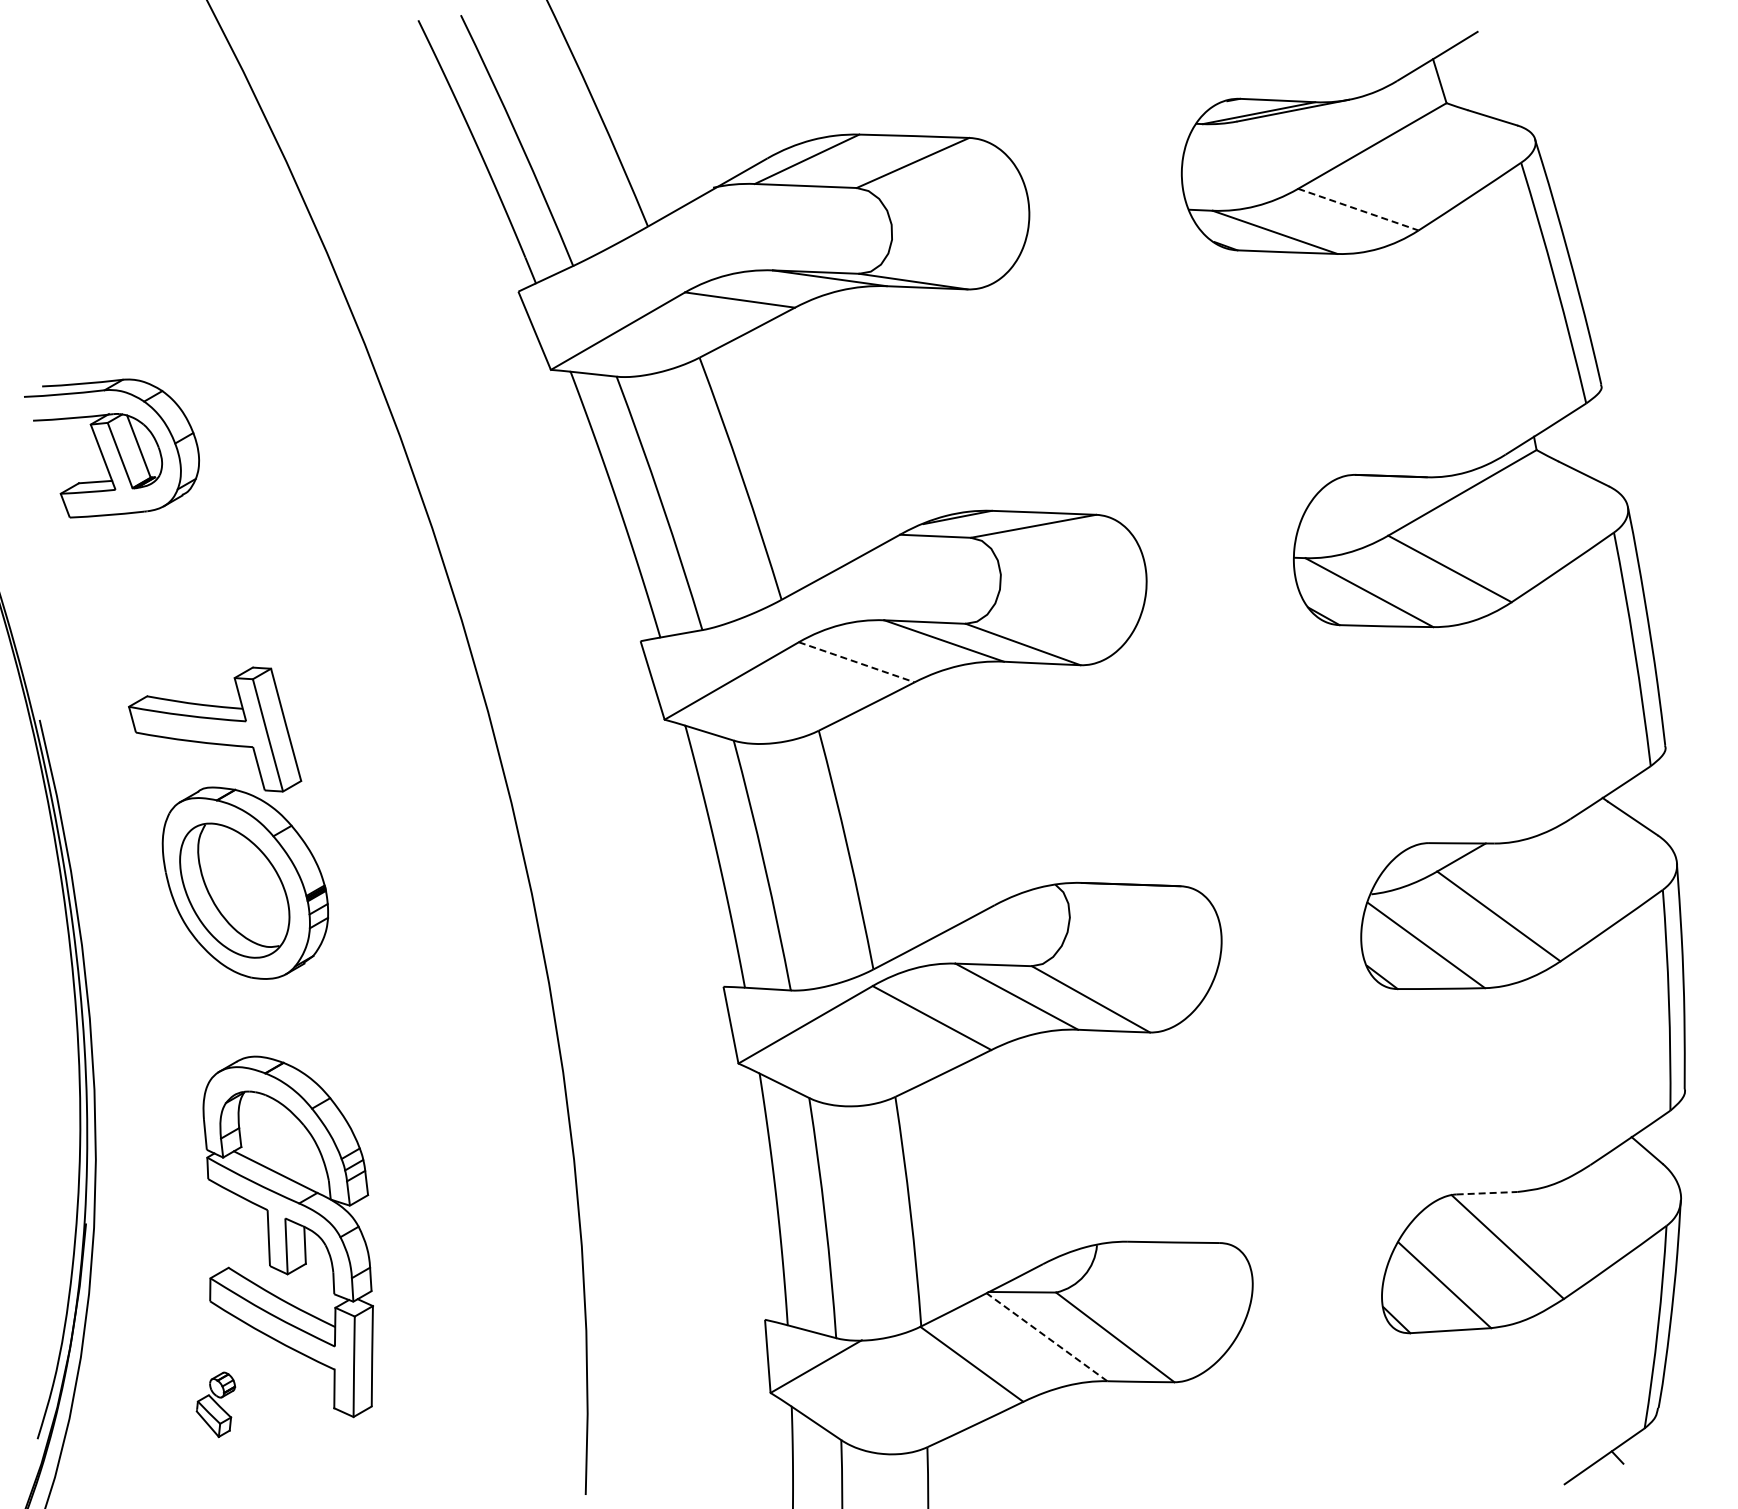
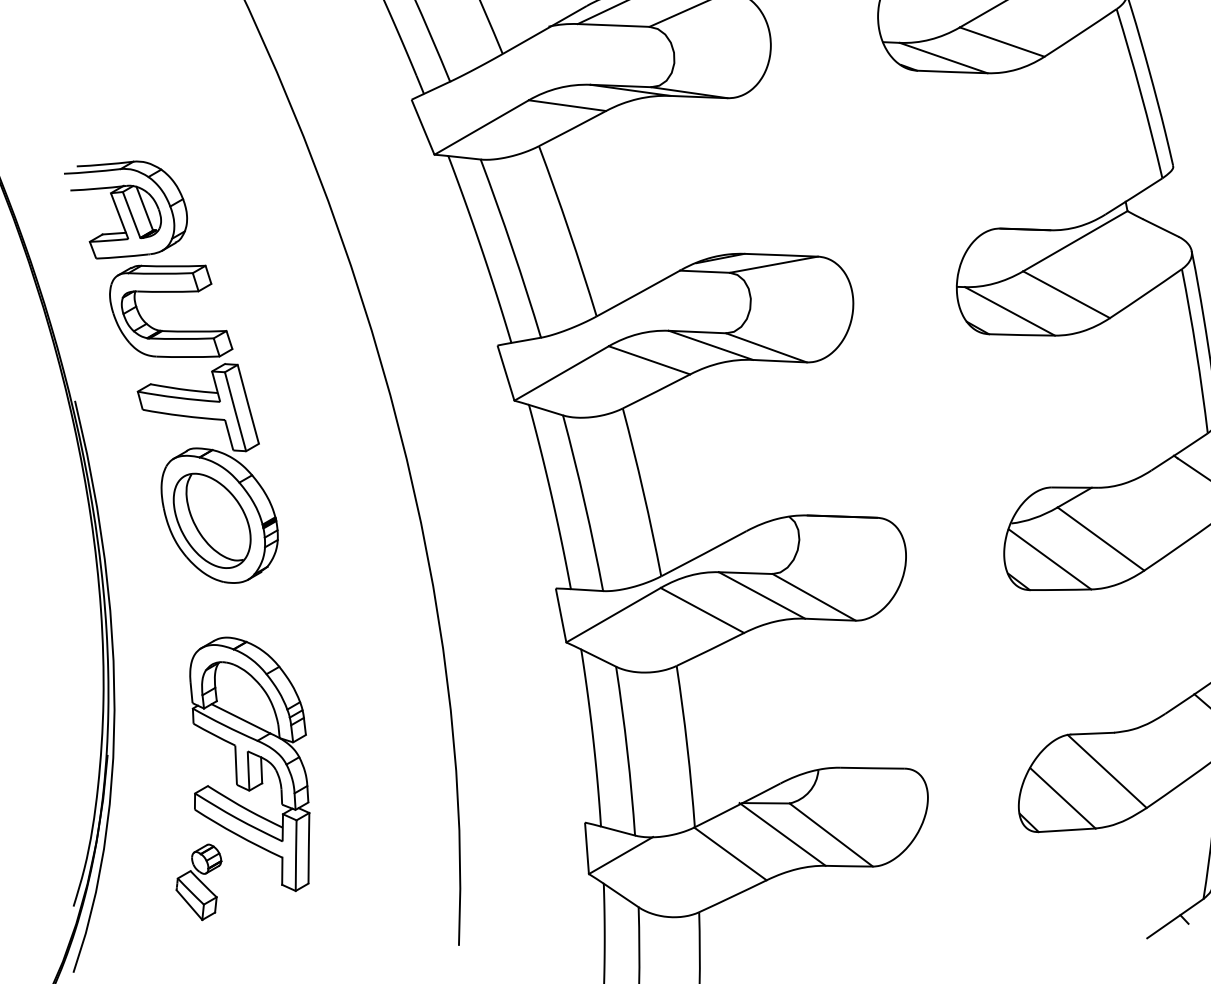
line: (1358, 209) -> (1002, 41), dashed -> solid
part: (176, 565) -> (171, 292), added
line: (857, 662) -> (650, 360), dashed -> solid
line: (1487, 1193) -> (1092, 733), dashed -> solid
line: (1046, 1336) -> (782, 834), dashed -> solid
part: (215, 1404) -> (198, 882), size x1.67

